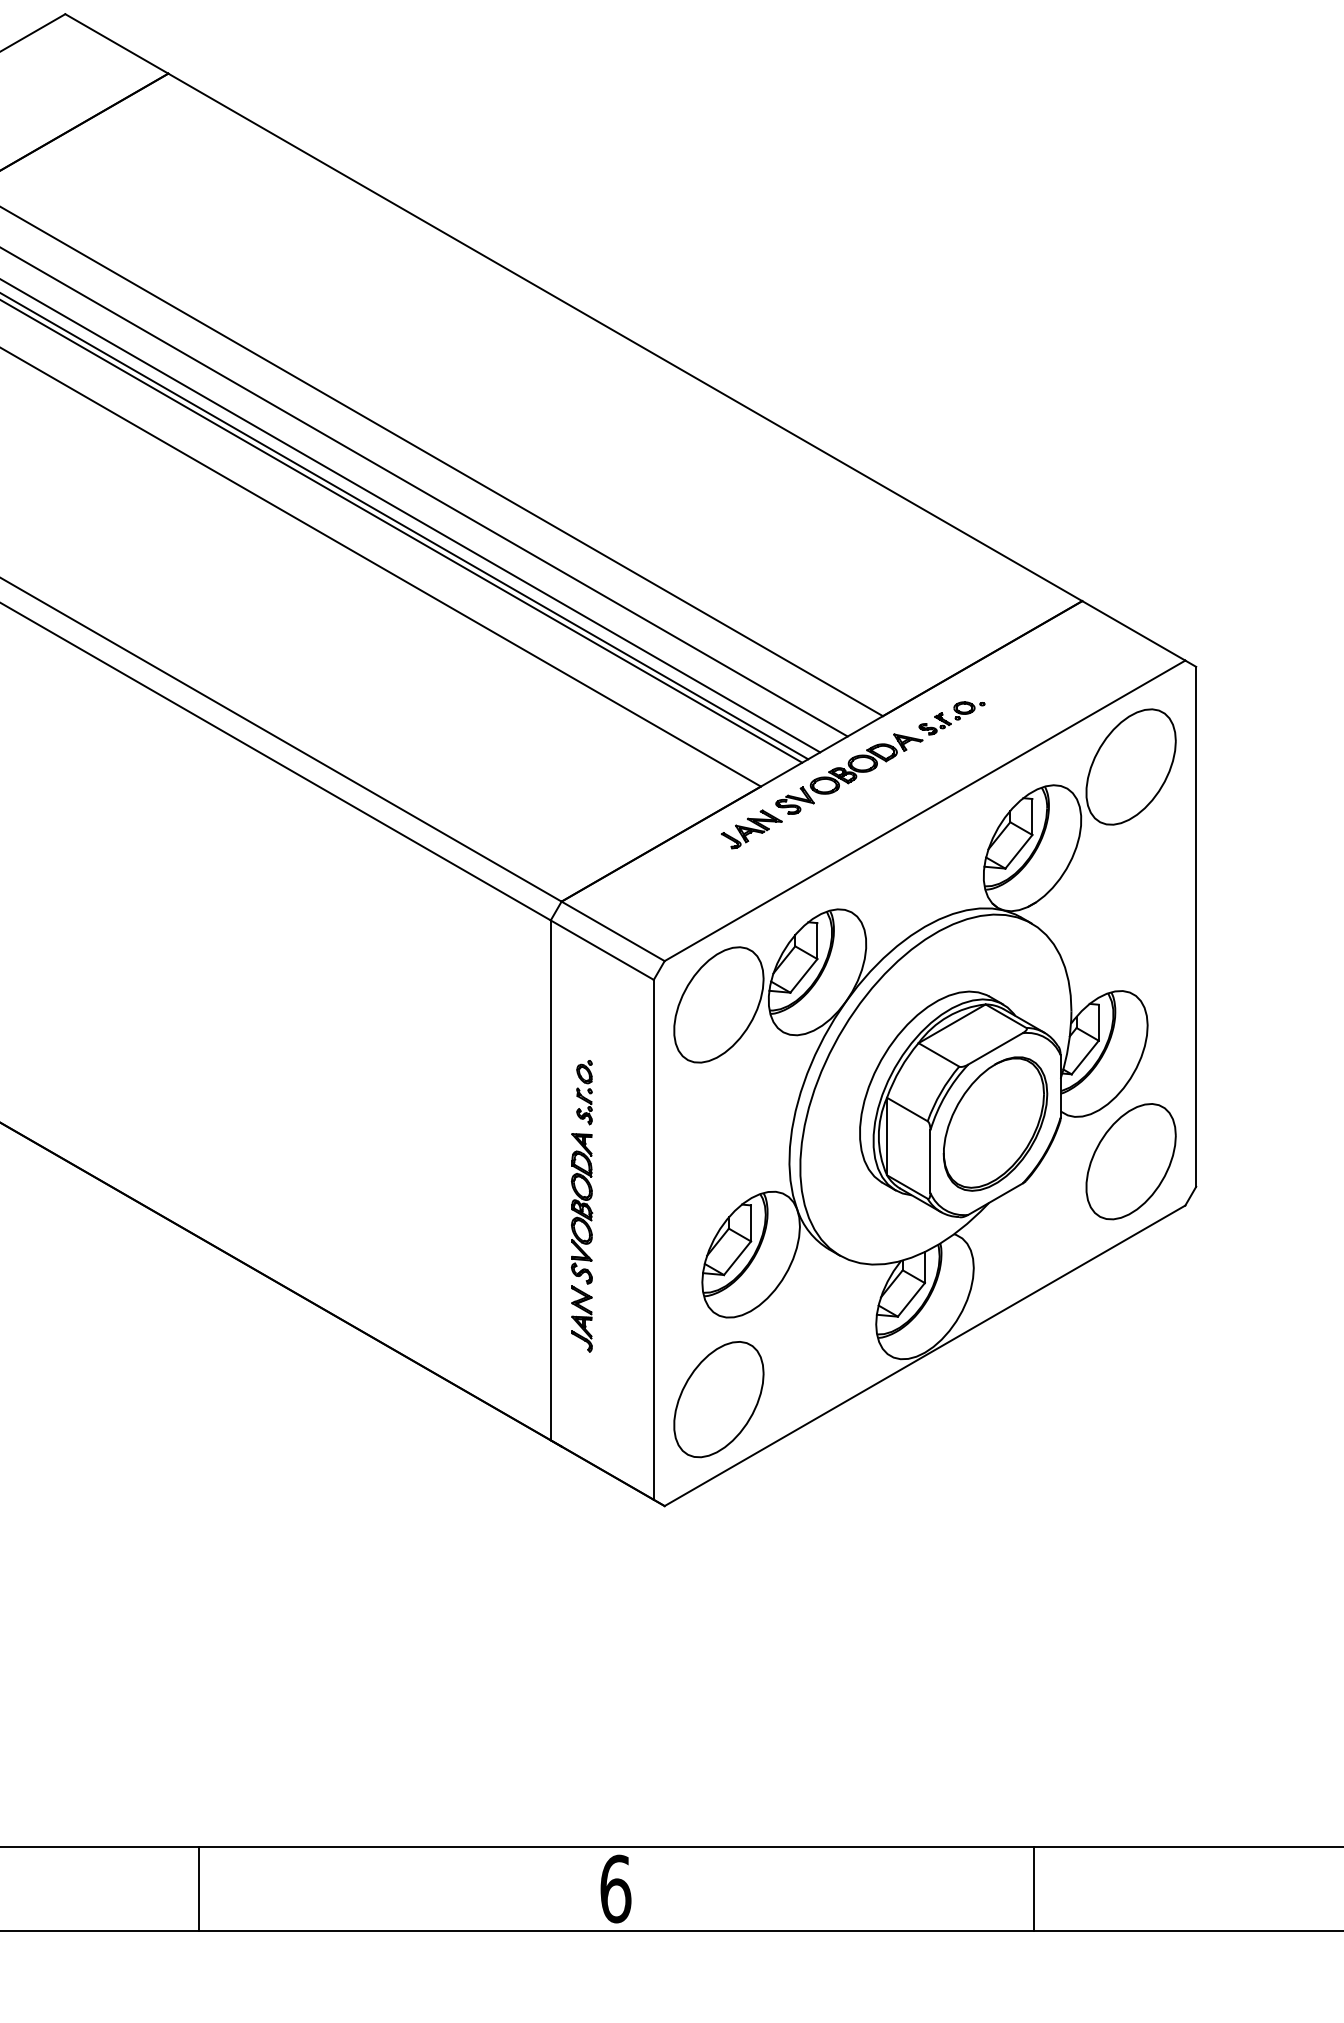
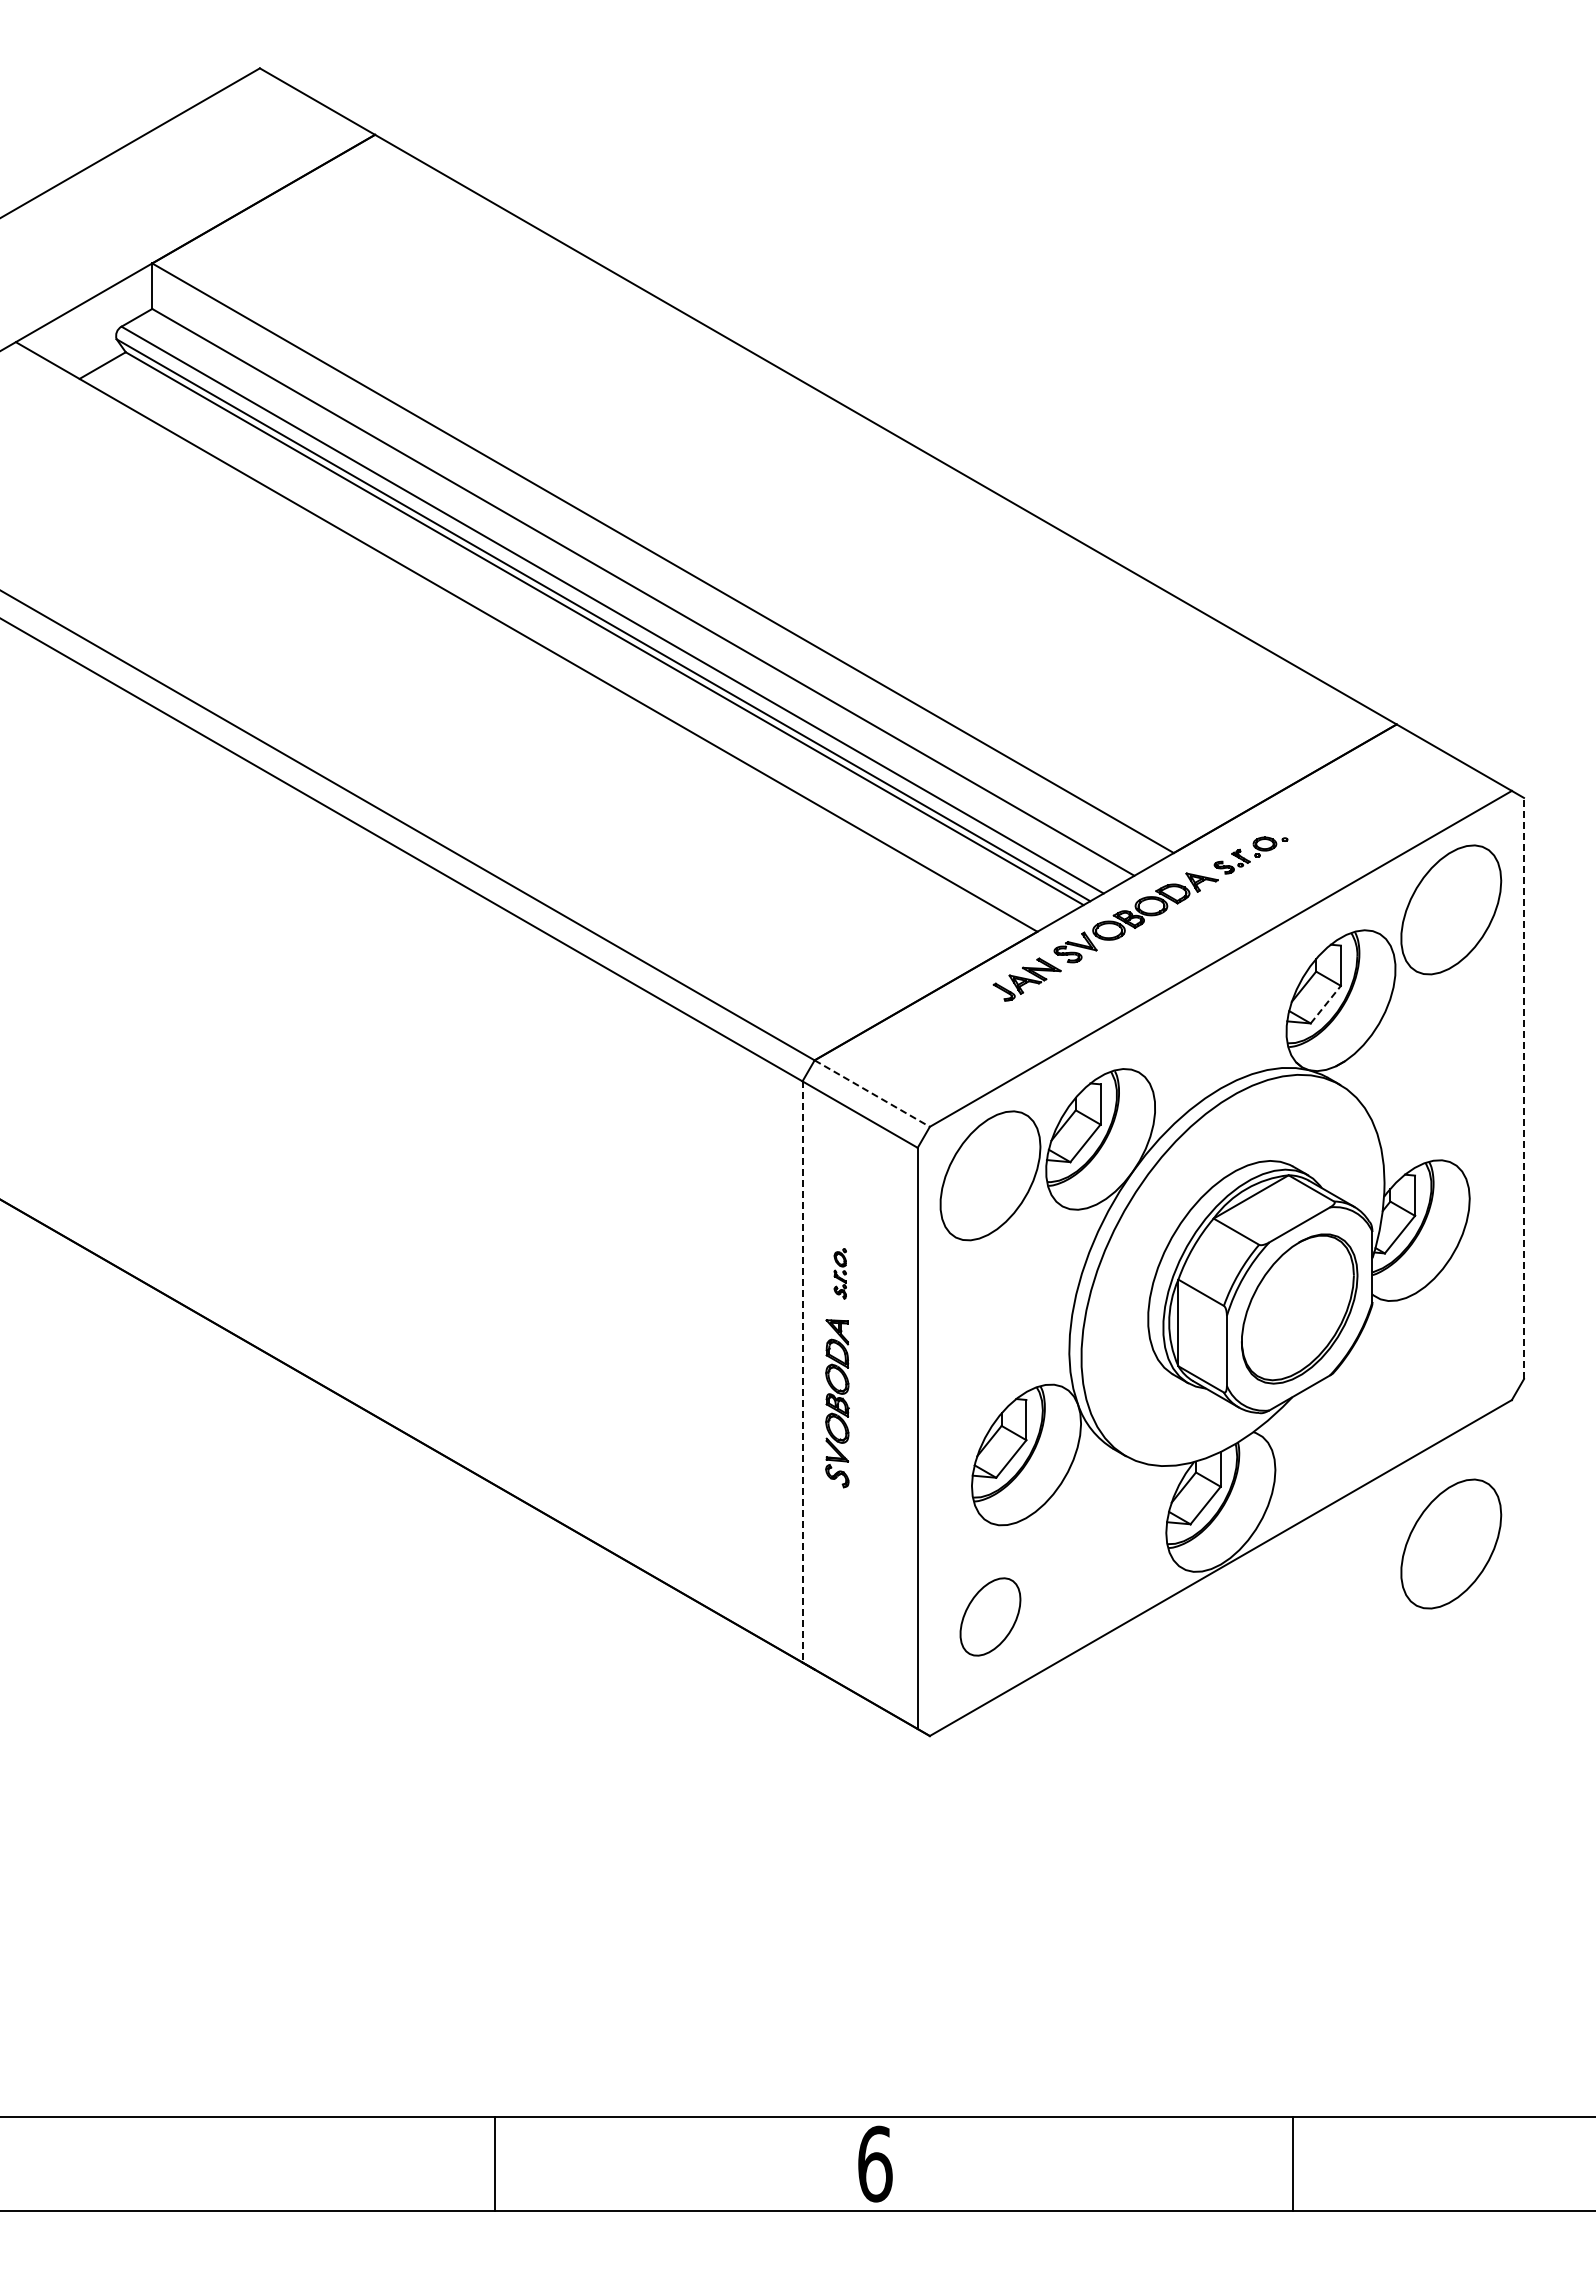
line: (1019, 851) -> (1326, 1004), solid -> dashed
line: (1196, 926) -> (1524, 1088), solid -> dashed
line: (613, 931) -> (872, 1093), solid -> dashed
part: (584, 1092) -> (840, 1273), size x0.7
part: (1131, 1161) -> (1451, 1543), moved
line: (550, 1179) -> (802, 1371), solid -> dashed
part: (582, 1318) -> (837, 1526), removed
part: (718, 1399) -> (990, 1616), size x0.6
line: (199, 1888) -> (495, 2163), moved
line: (1034, 1888) -> (1293, 2163), moved

